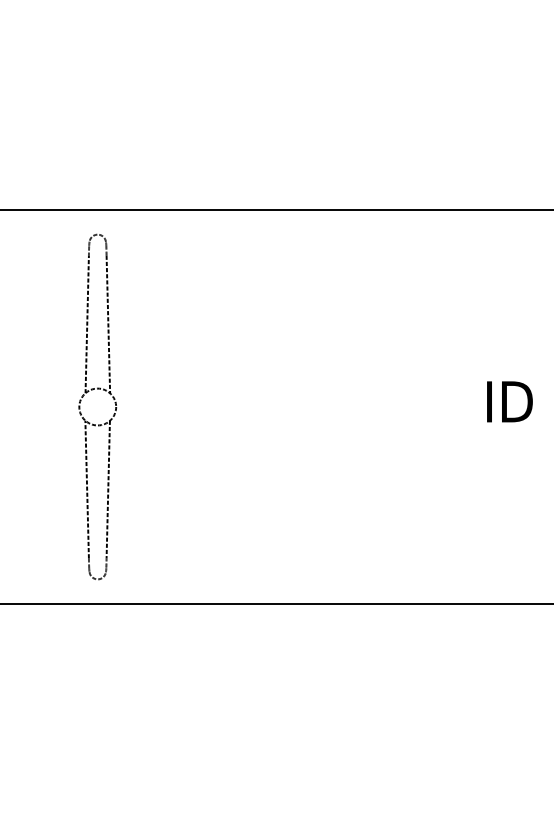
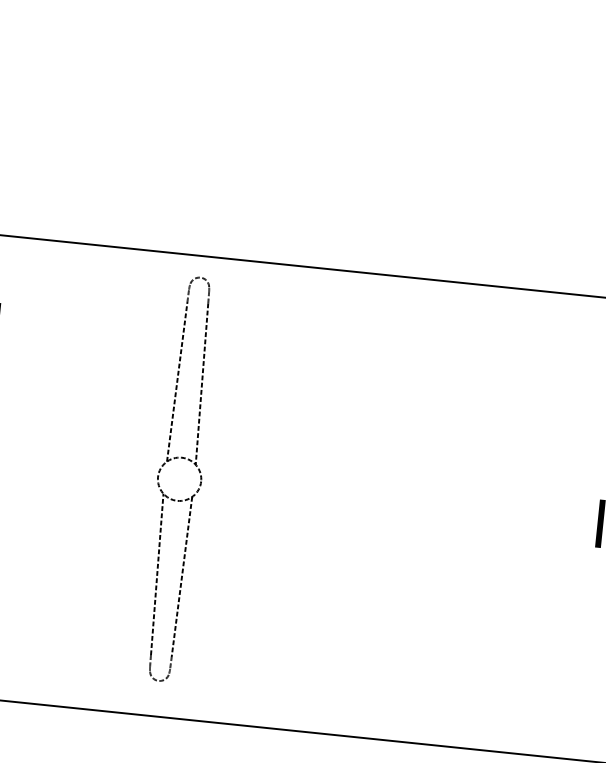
part: (88, 392) -> (170, 461), moved

